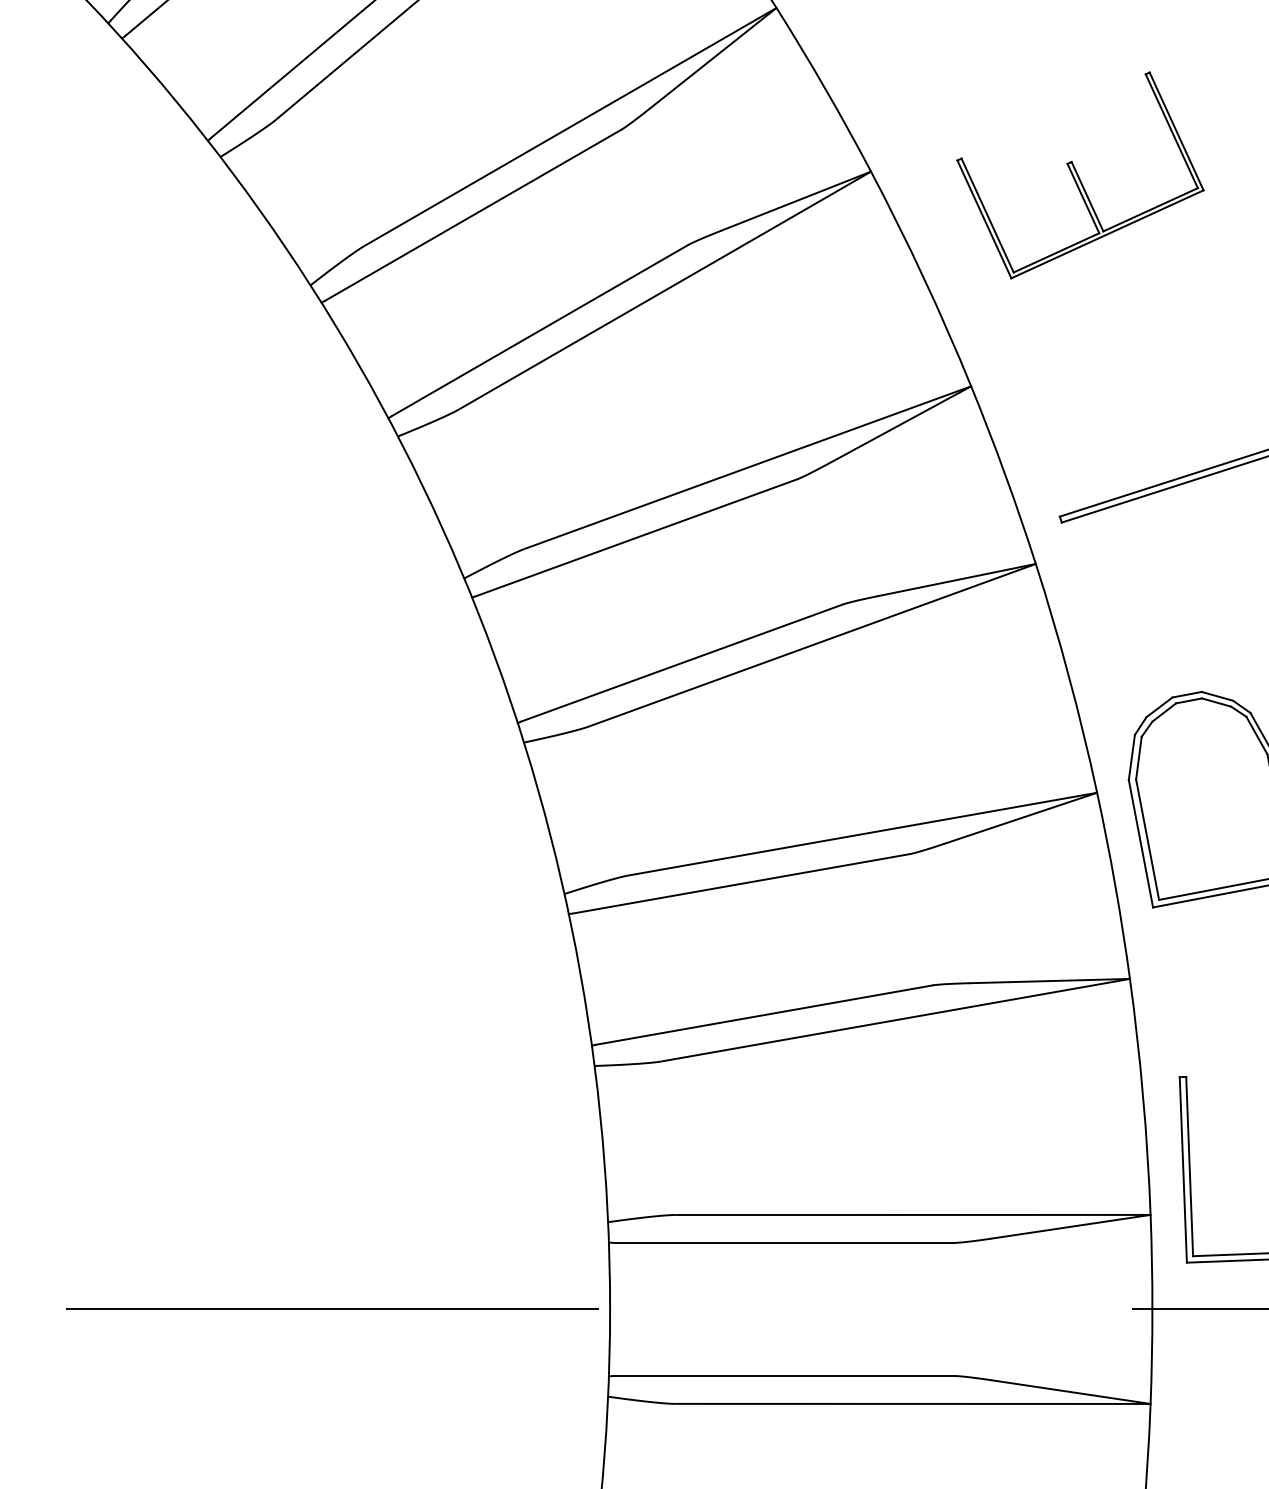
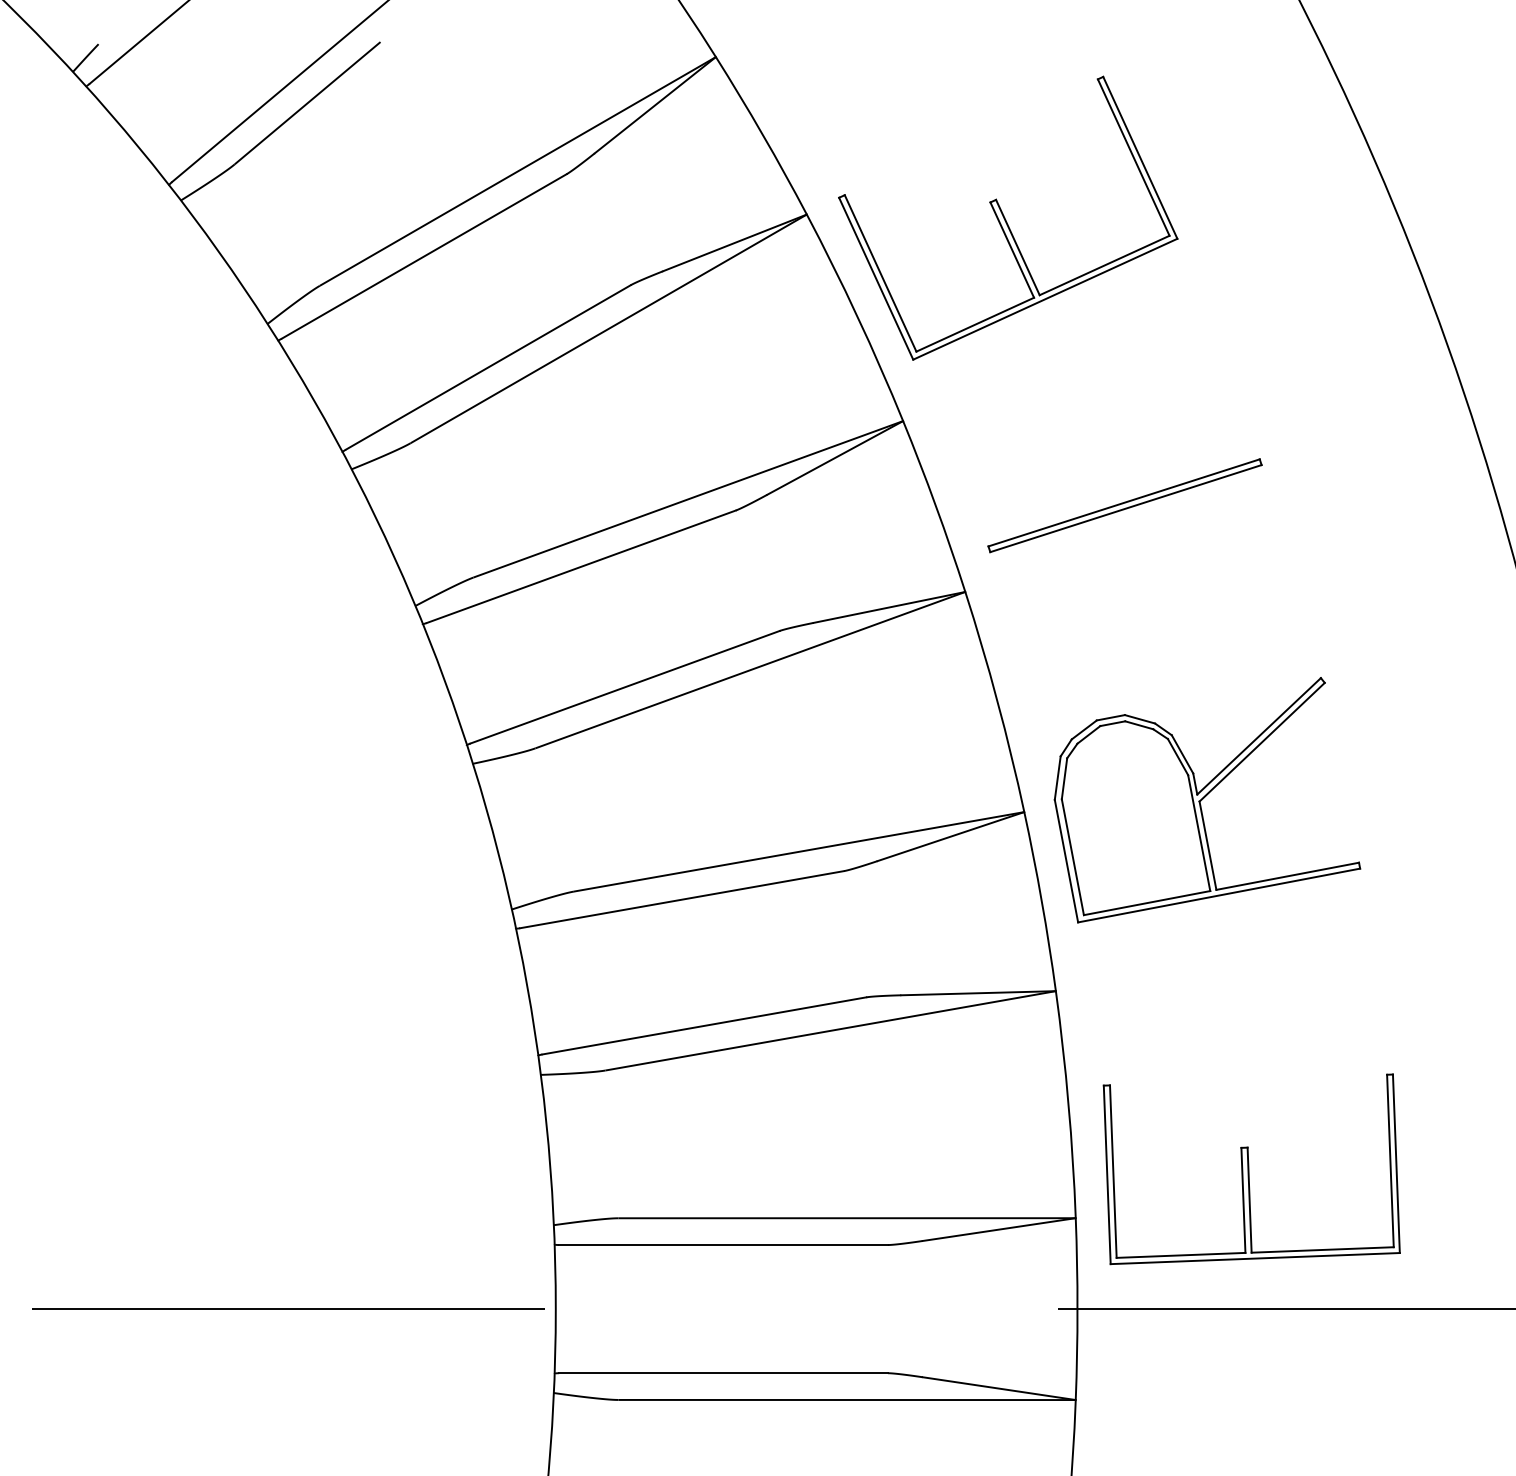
part: (1080, 174) -> (1008, 217), size x1.43

